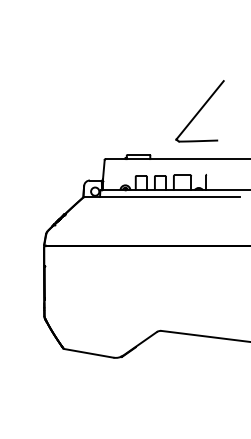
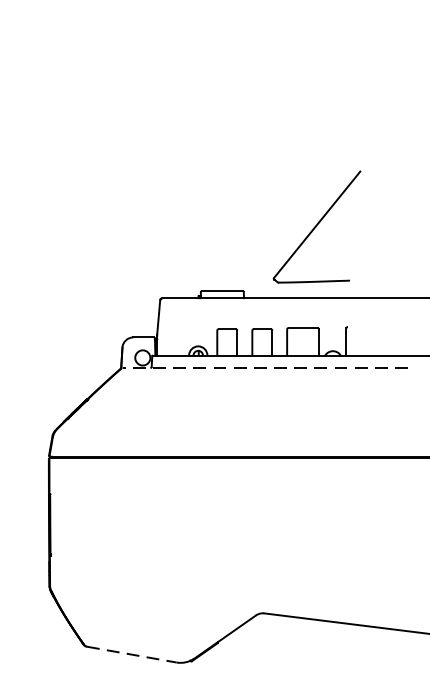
part: (199, 111) -> (315, 227), moved
line: (162, 197) -> (266, 368), solid -> dashed
line: (89, 353) -> (132, 654), solid -> dashed

